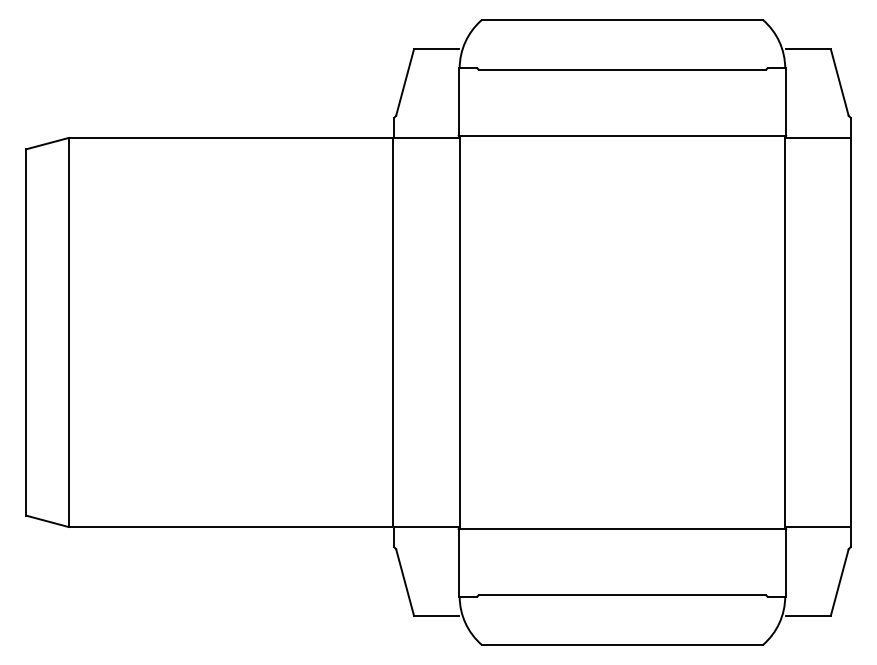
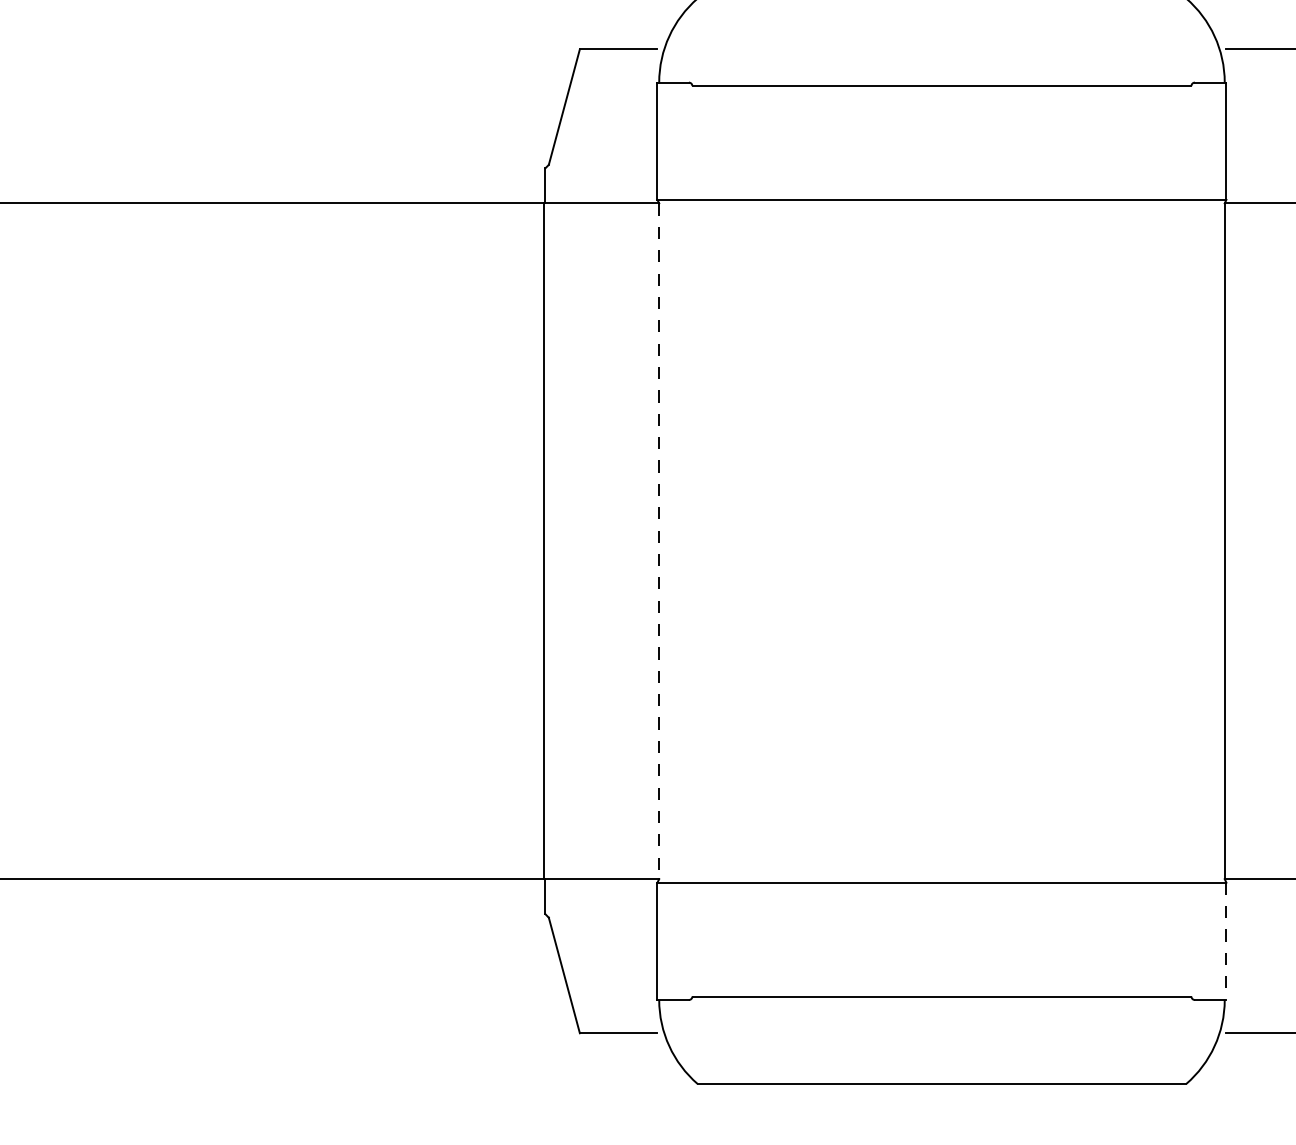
line: (459, 332) -> (658, 541), solid -> dashed
line: (786, 562) -> (1226, 940), solid -> dashed

